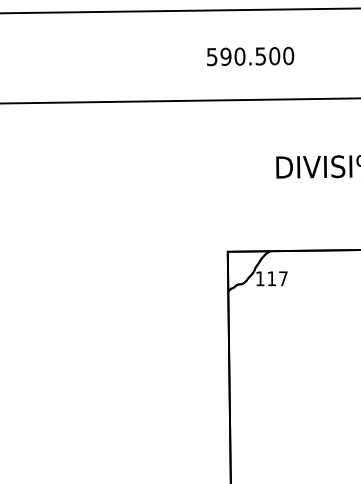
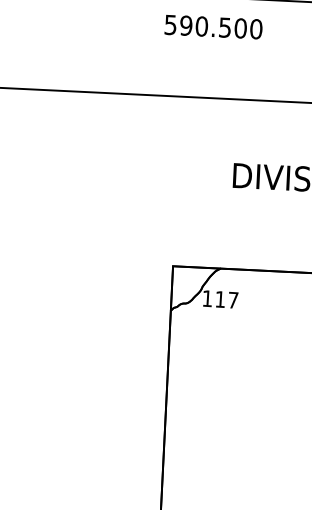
text: (250, 56) -> (213, 27), moved

